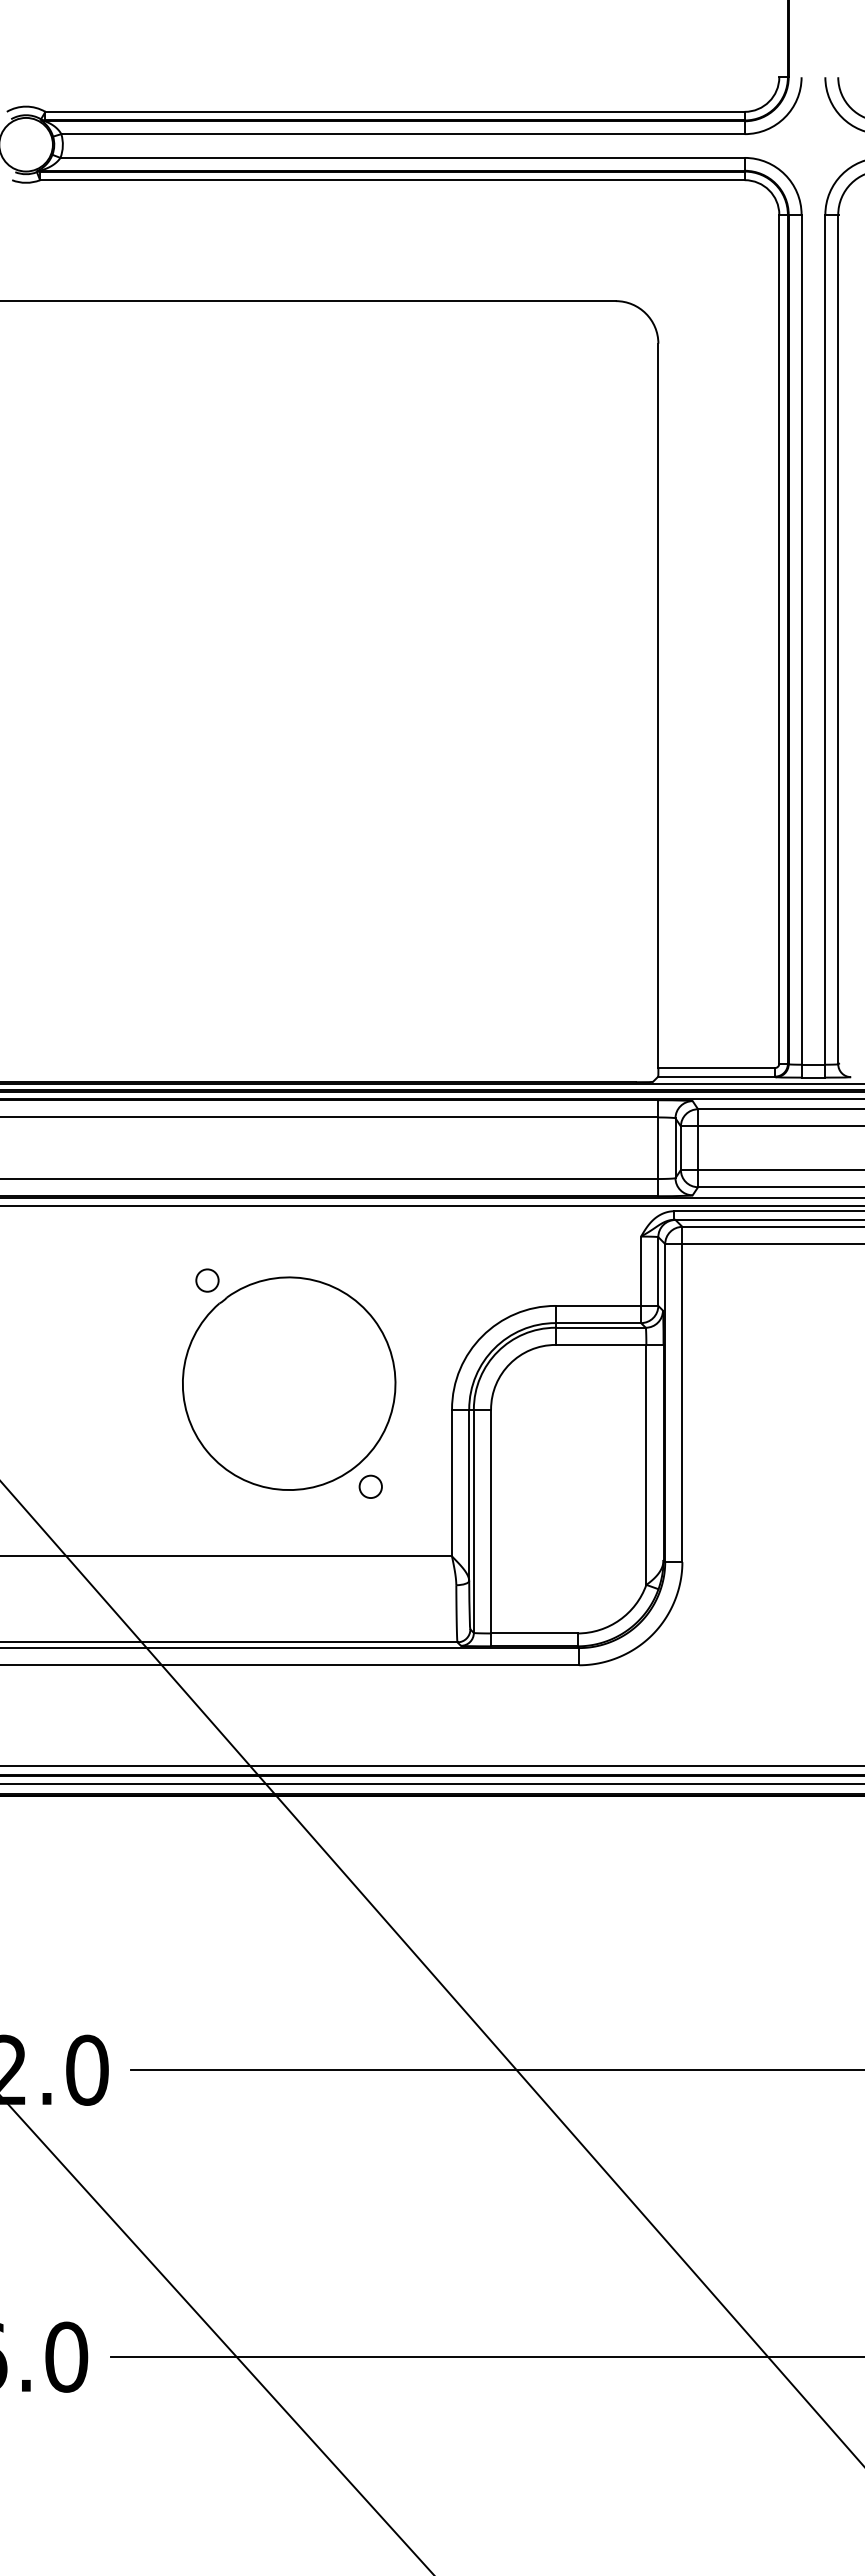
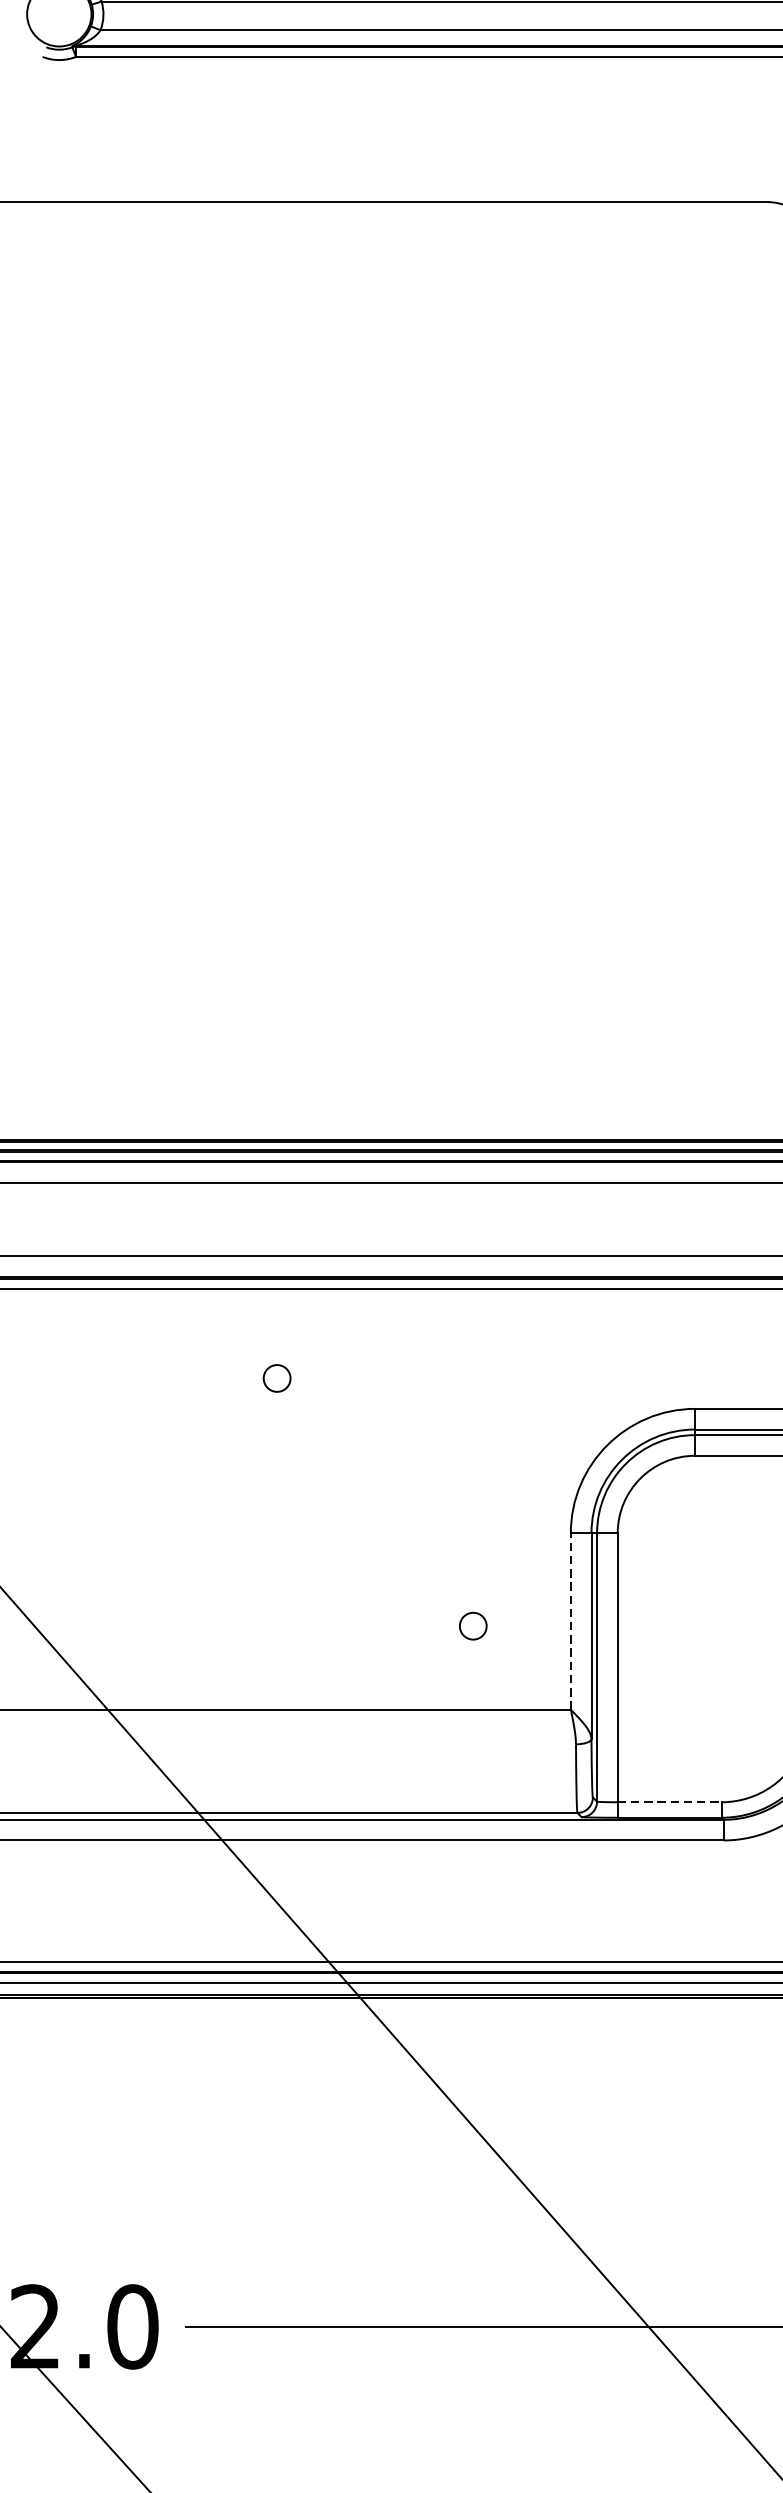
part: (289, 1383) -> (375, 1502), removed
line: (452, 1482) -> (571, 1620), solid -> dashed
line: (534, 1633) -> (669, 1802), solid -> dashed

